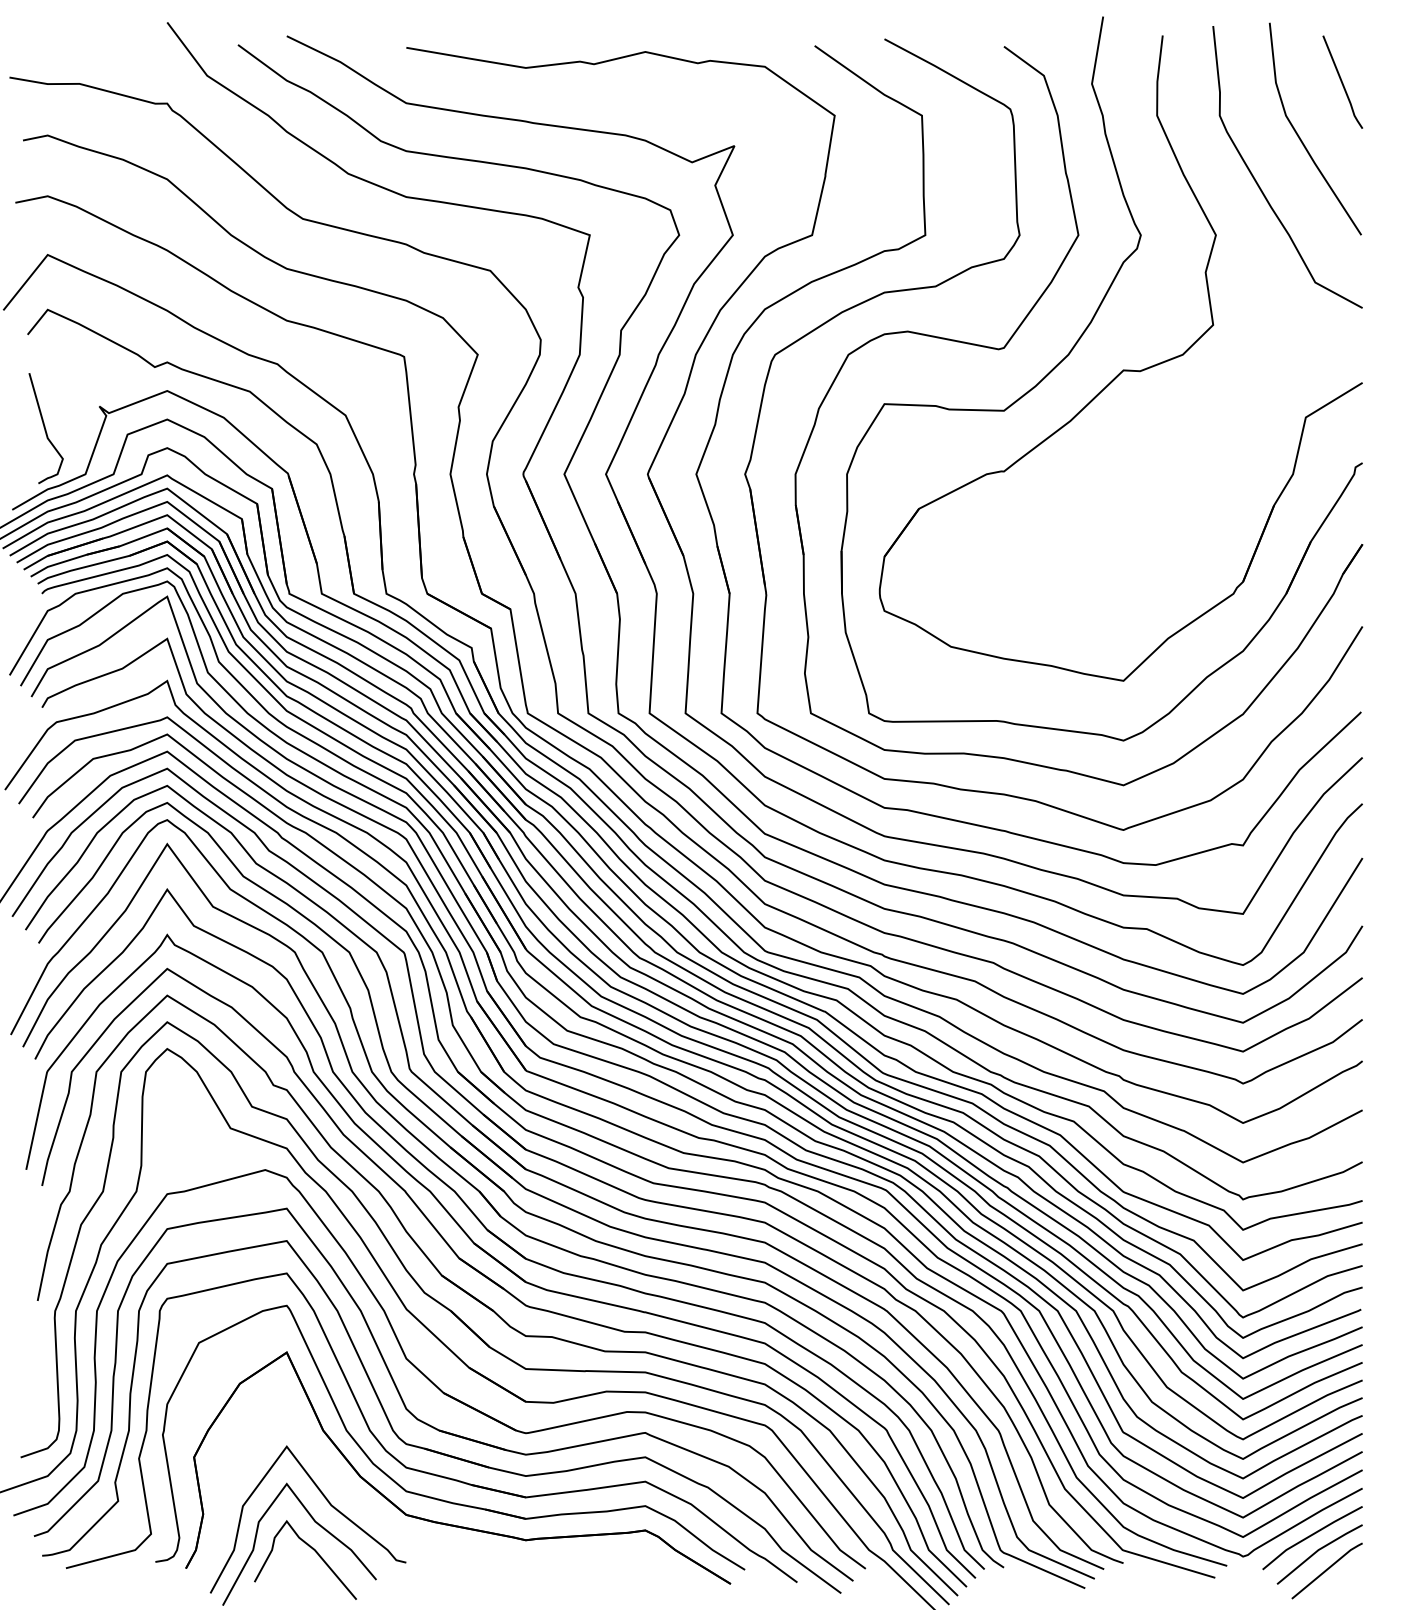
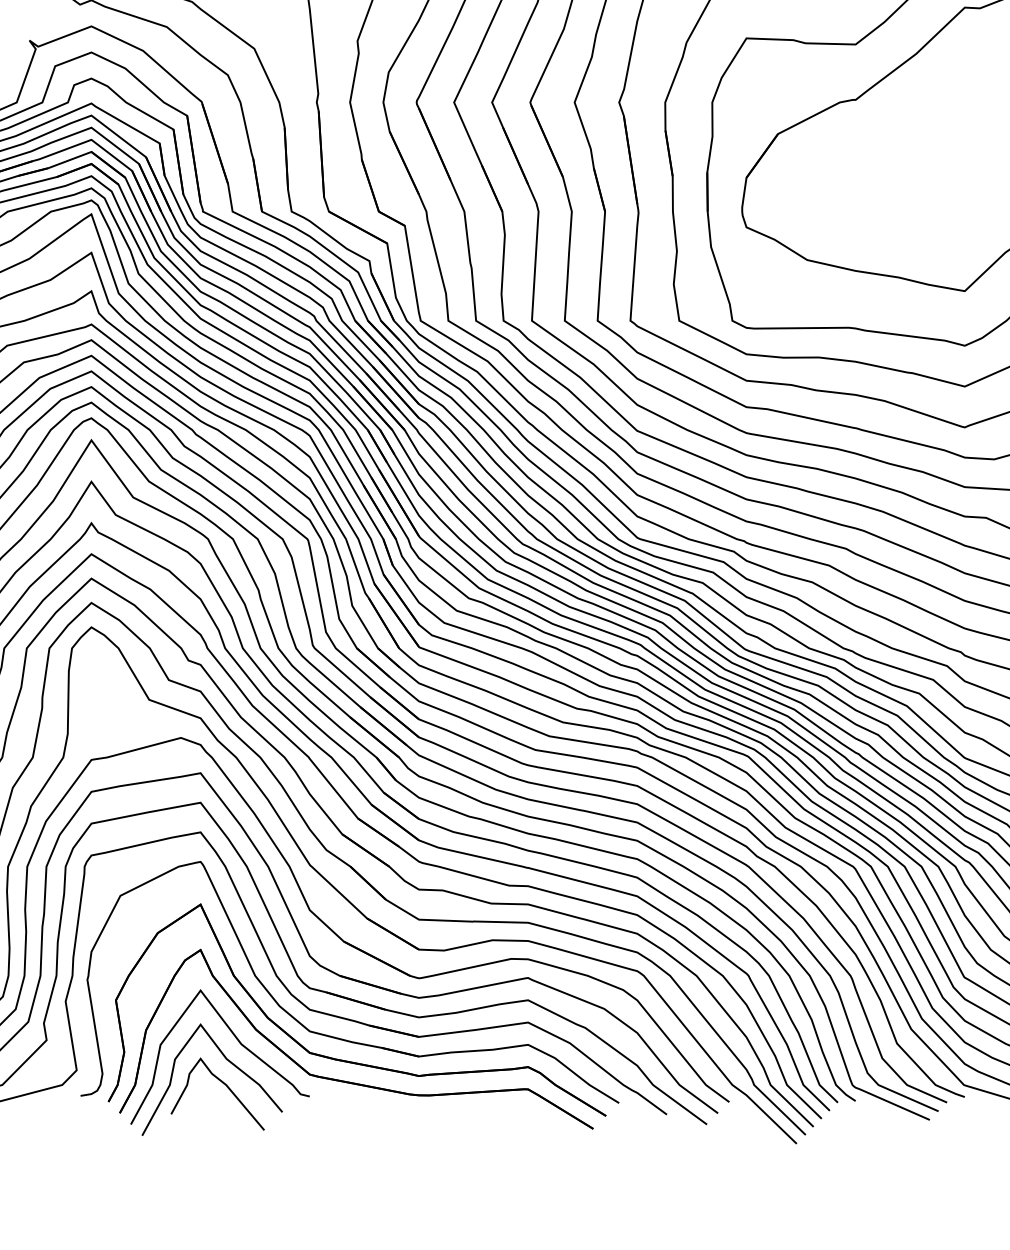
part: (451, 1546) -> (351, 1081), added

